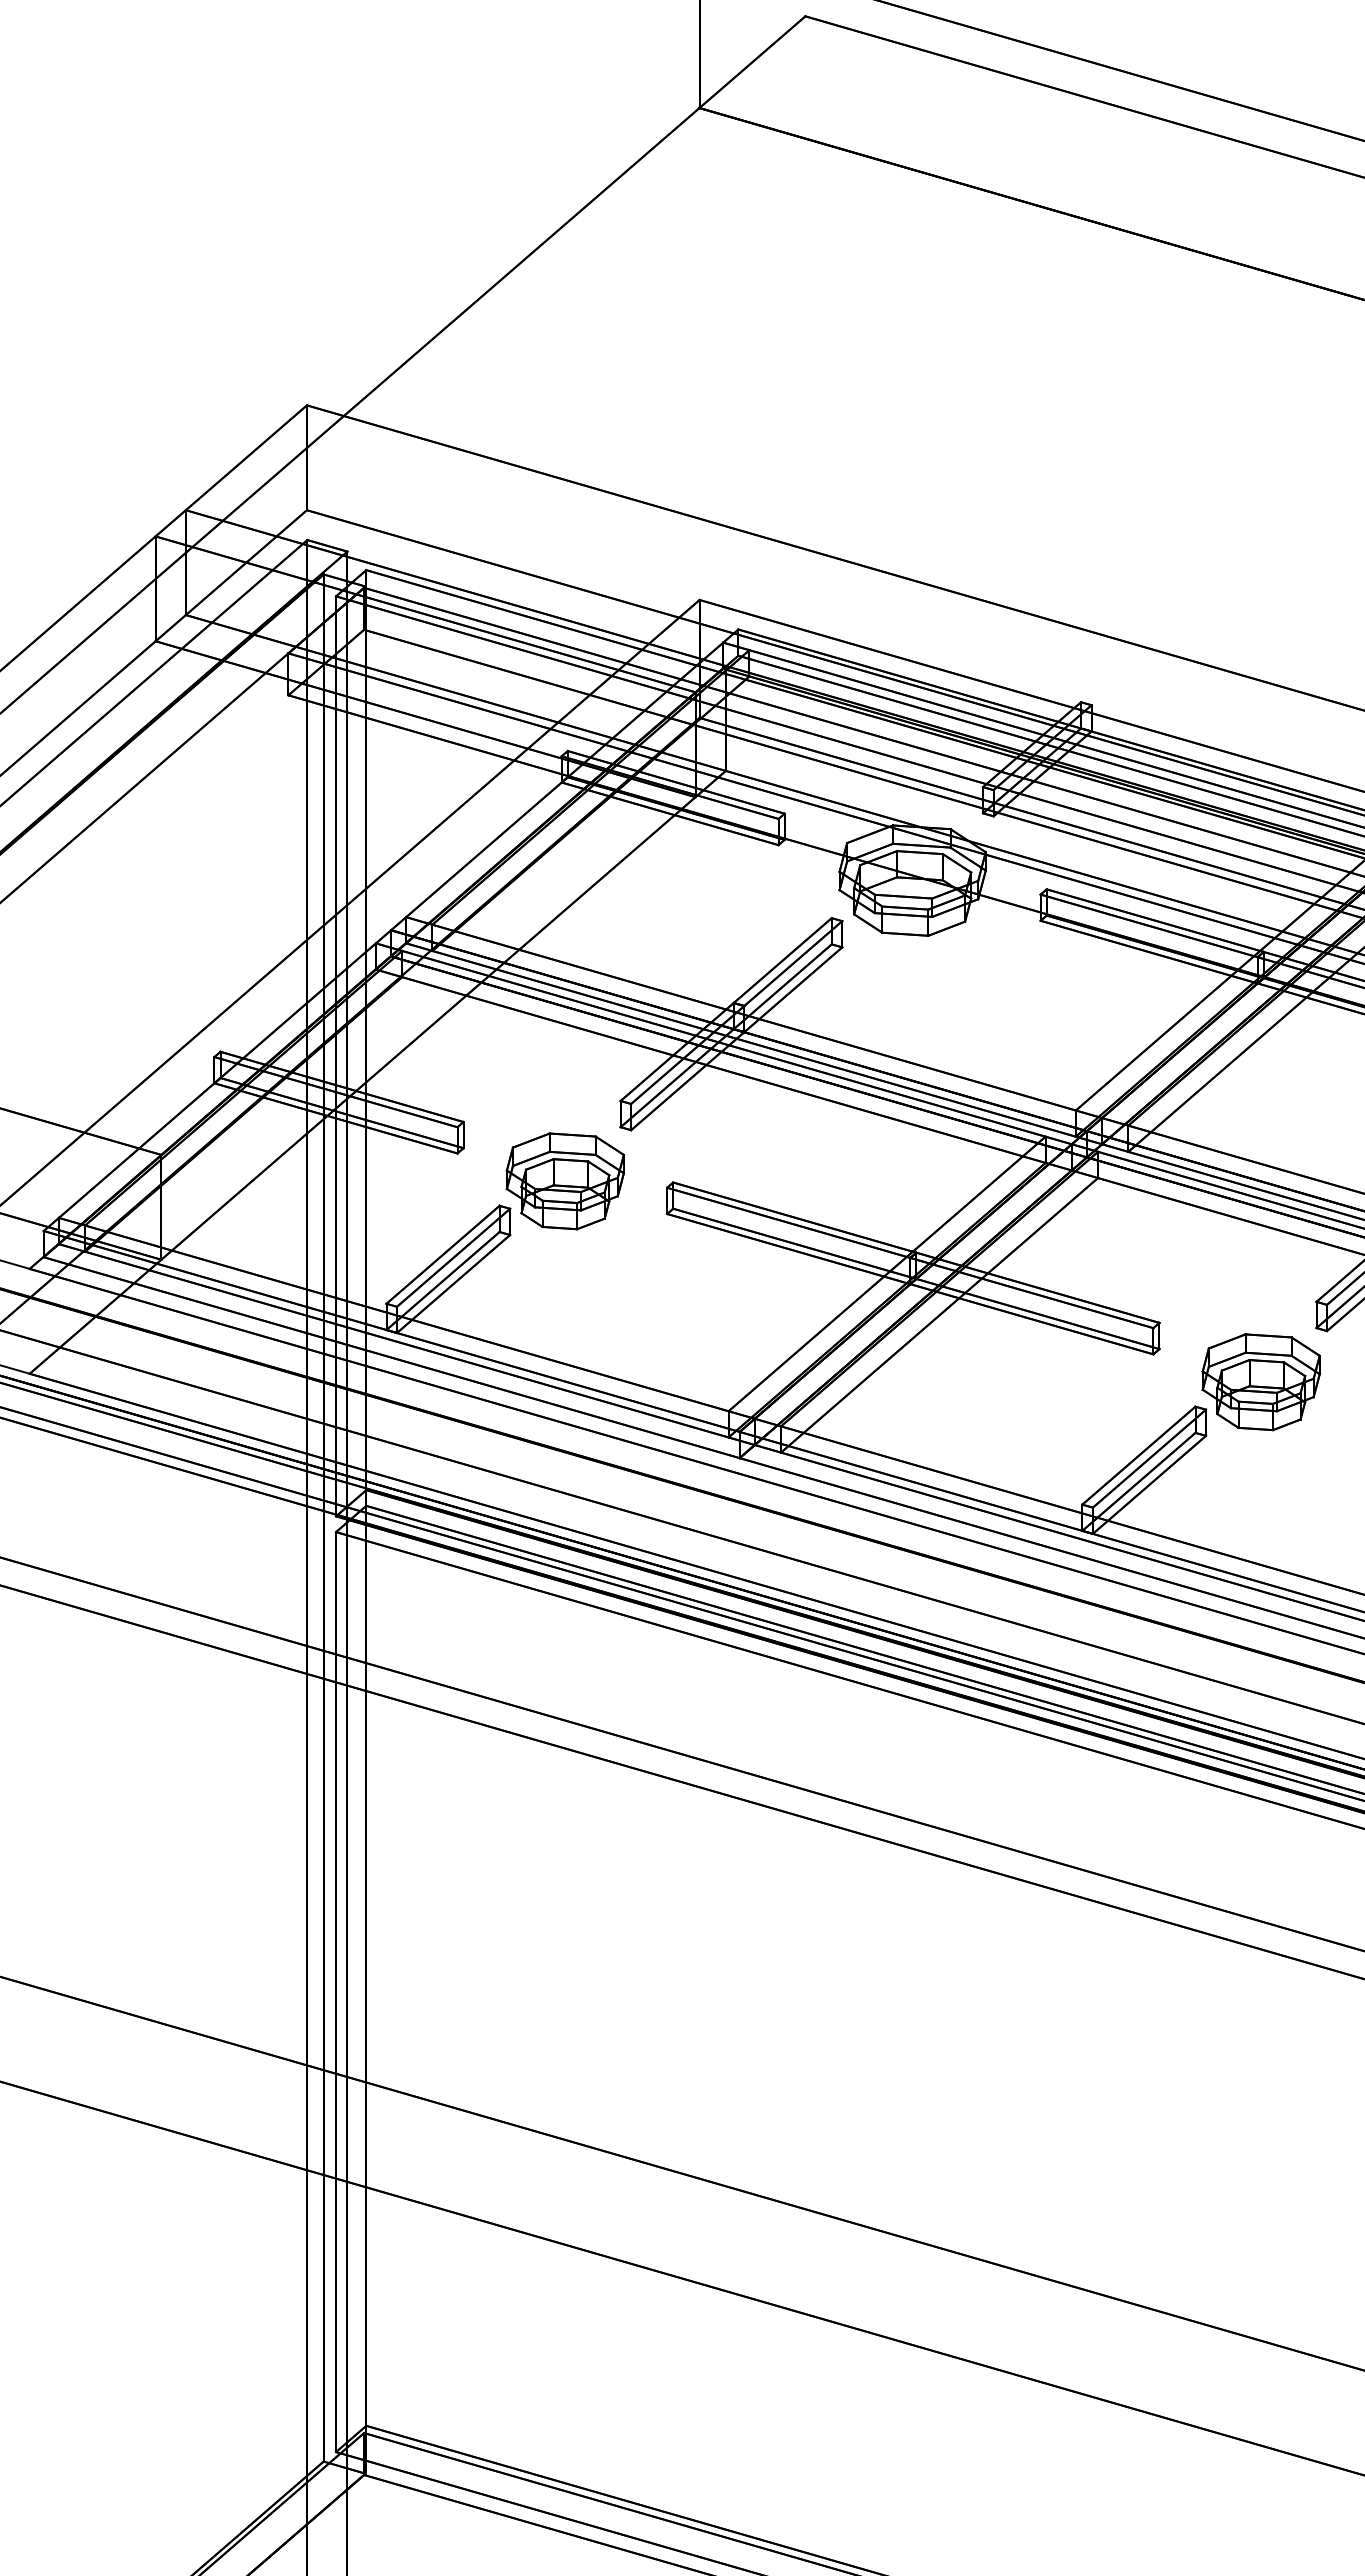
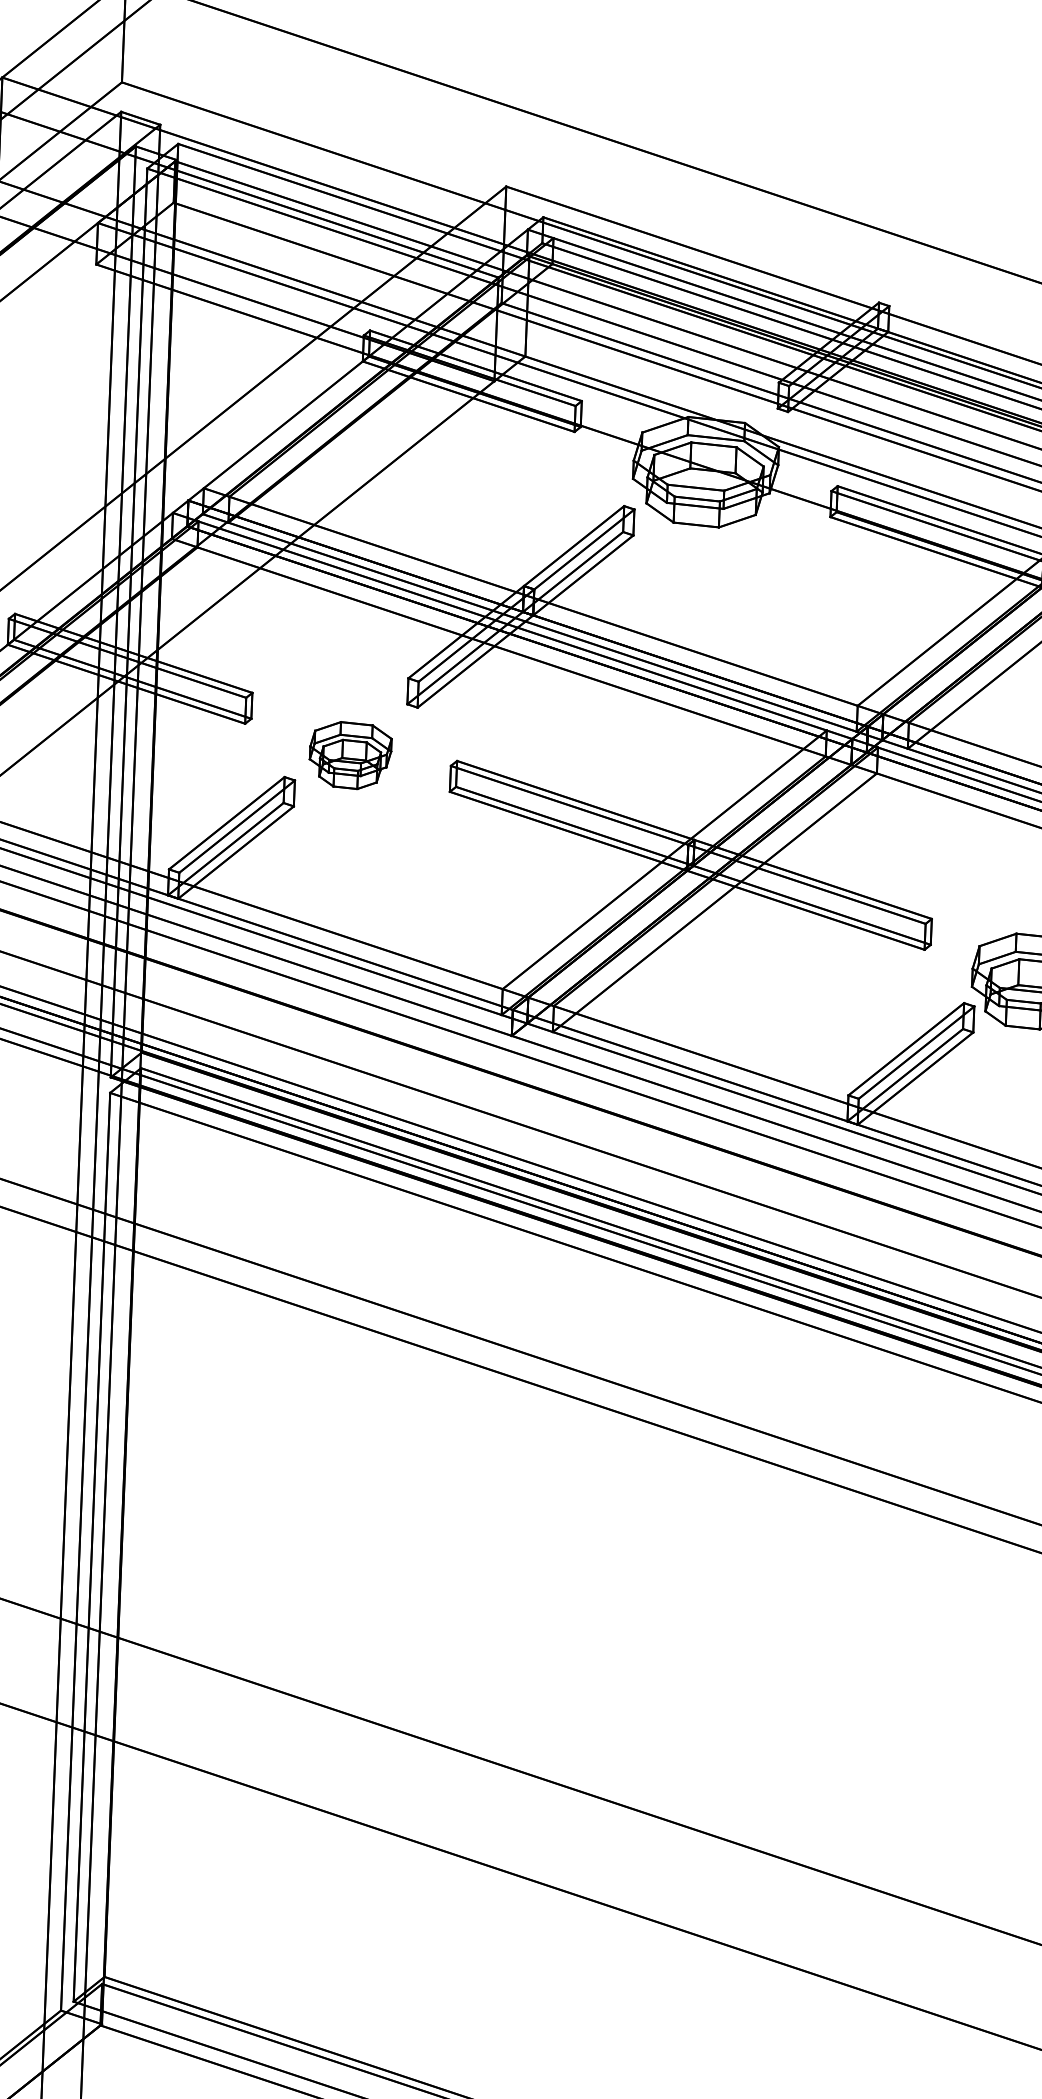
part: (564, 1181) -> (349, 755), size x0.7

